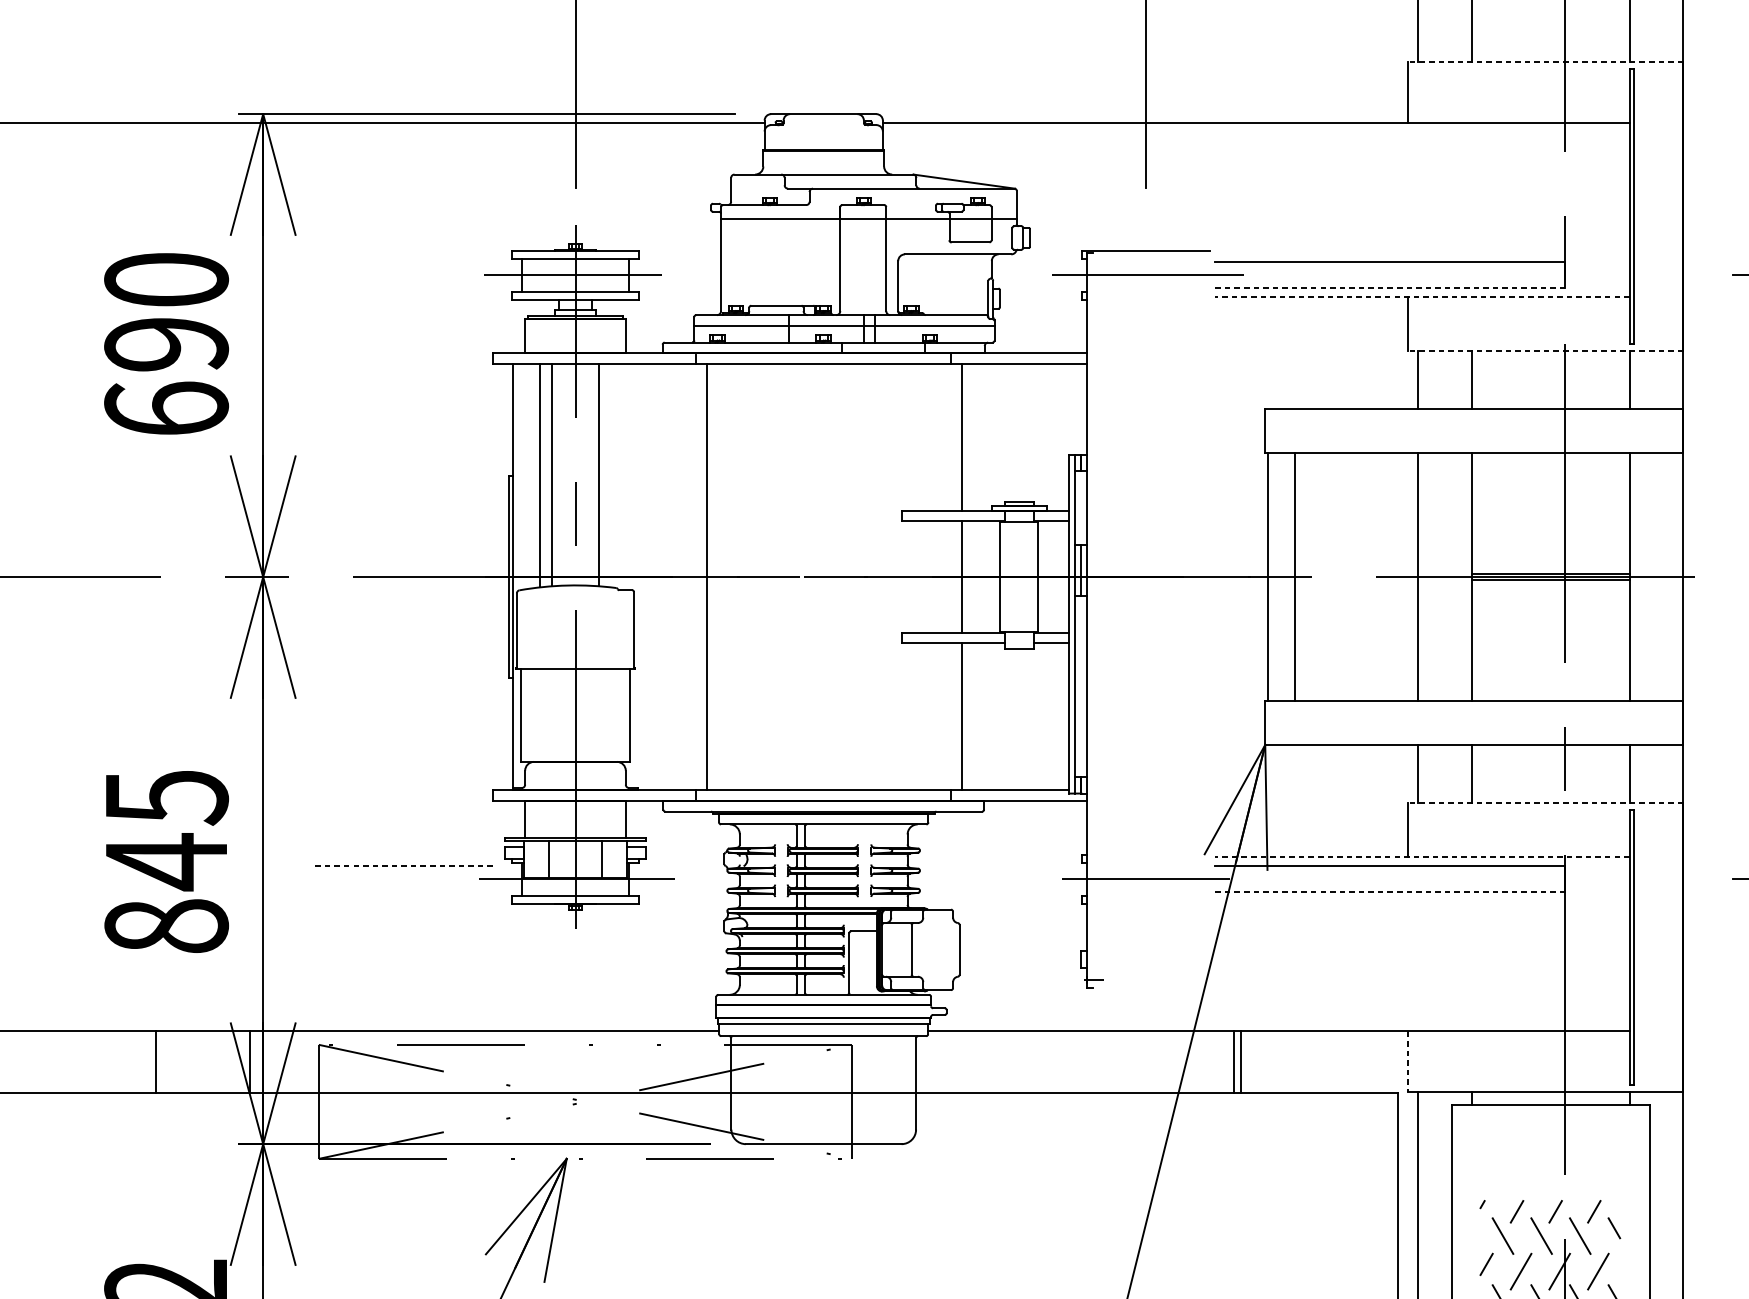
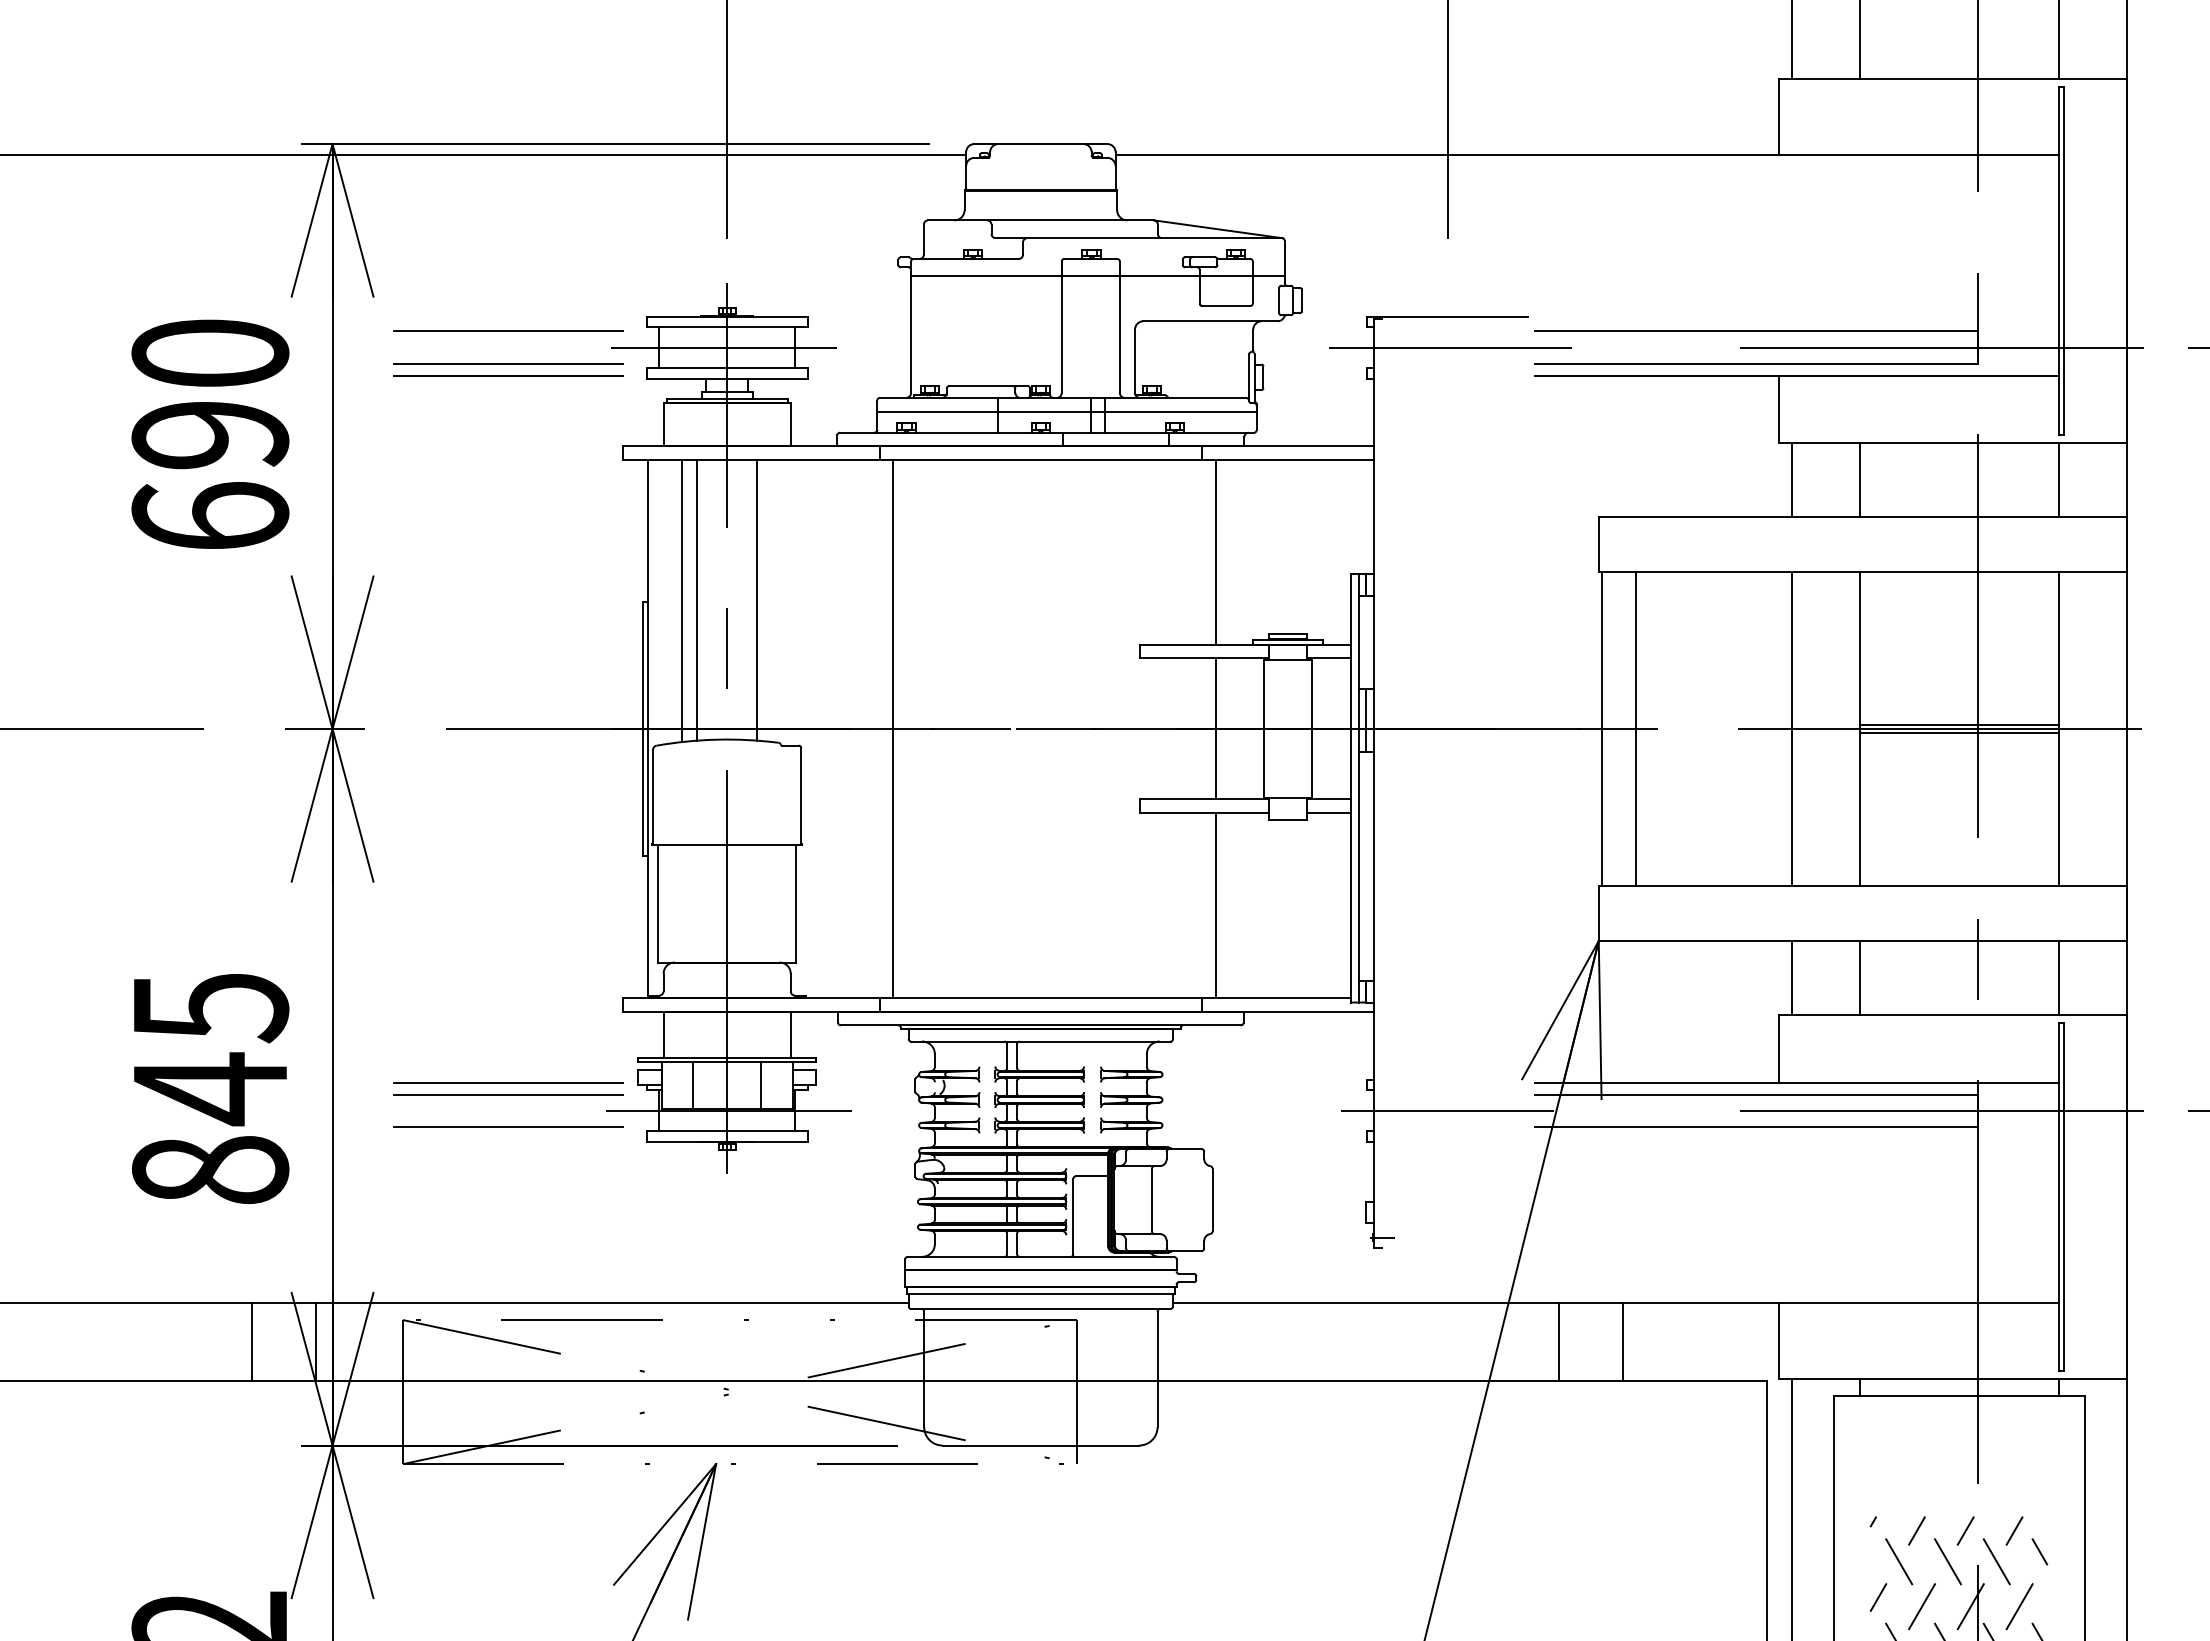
line: (1546, 62) -> (1953, 78), dashed -> solid
line: (402, 261) -> (508, 330), added
line: (1519, 275) -> (1919, 347), added
line: (402, 287) -> (508, 363), added
line: (1389, 287) -> (1755, 363), dashed -> solid
line: (402, 297) -> (508, 375), added
line: (1422, 297) -> (1797, 375), dashed -> solid
line: (1546, 351) -> (1953, 443), dashed -> solid
line: (1546, 803) -> (1953, 1014), dashed -> solid
line: (402, 856) -> (508, 1082), added
line: (1422, 856) -> (1797, 1082), dashed -> solid
line: (401, 866) -> (507, 1094), dashed -> solid
line: (1519, 879) -> (1919, 1110), added
line: (402, 891) -> (508, 1126), added
line: (1389, 891) -> (1755, 1126), dashed -> solid
line: (1408, 1061) -> (1779, 1341), dashed -> solid
line: (156, 1062) -> (252, 1342), moved
line: (1241, 1062) -> (1622, 1342), moved

